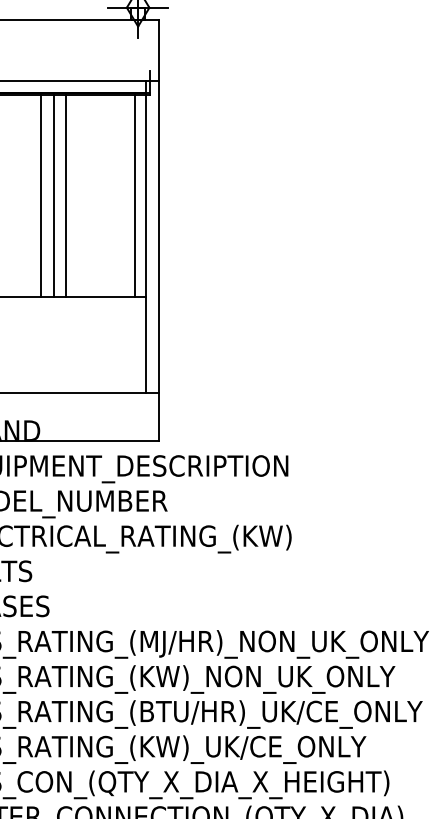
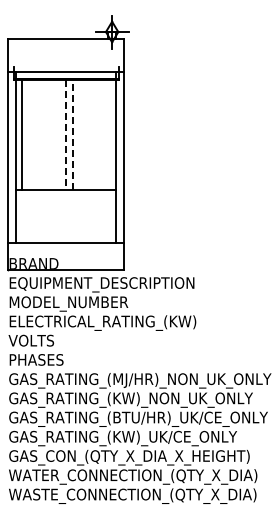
line: (42, 194) -> (59, 134), removed
line: (65, 194) -> (72, 134), solid -> dashed
line: (135, 194) -> (110, 134), removed
line: (54, 196) -> (66, 135), solid -> dashed

